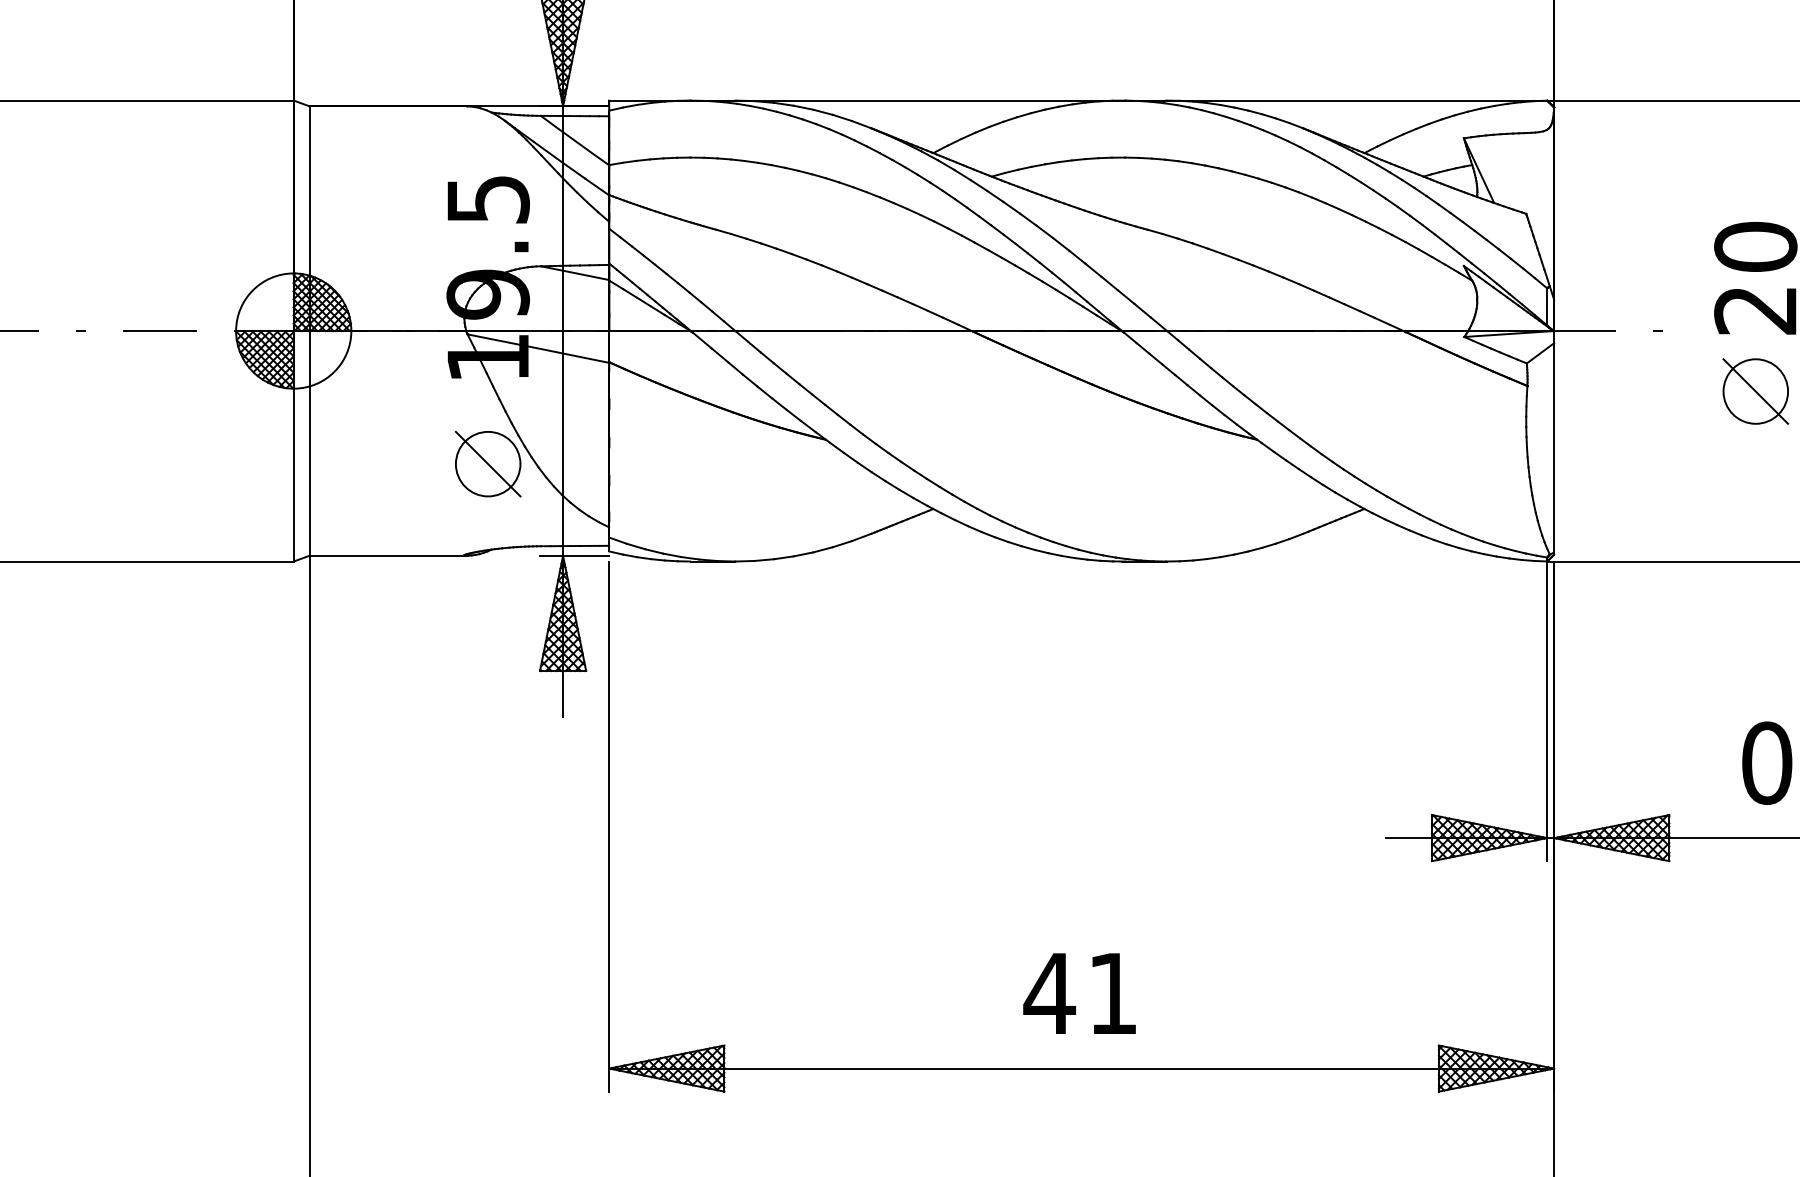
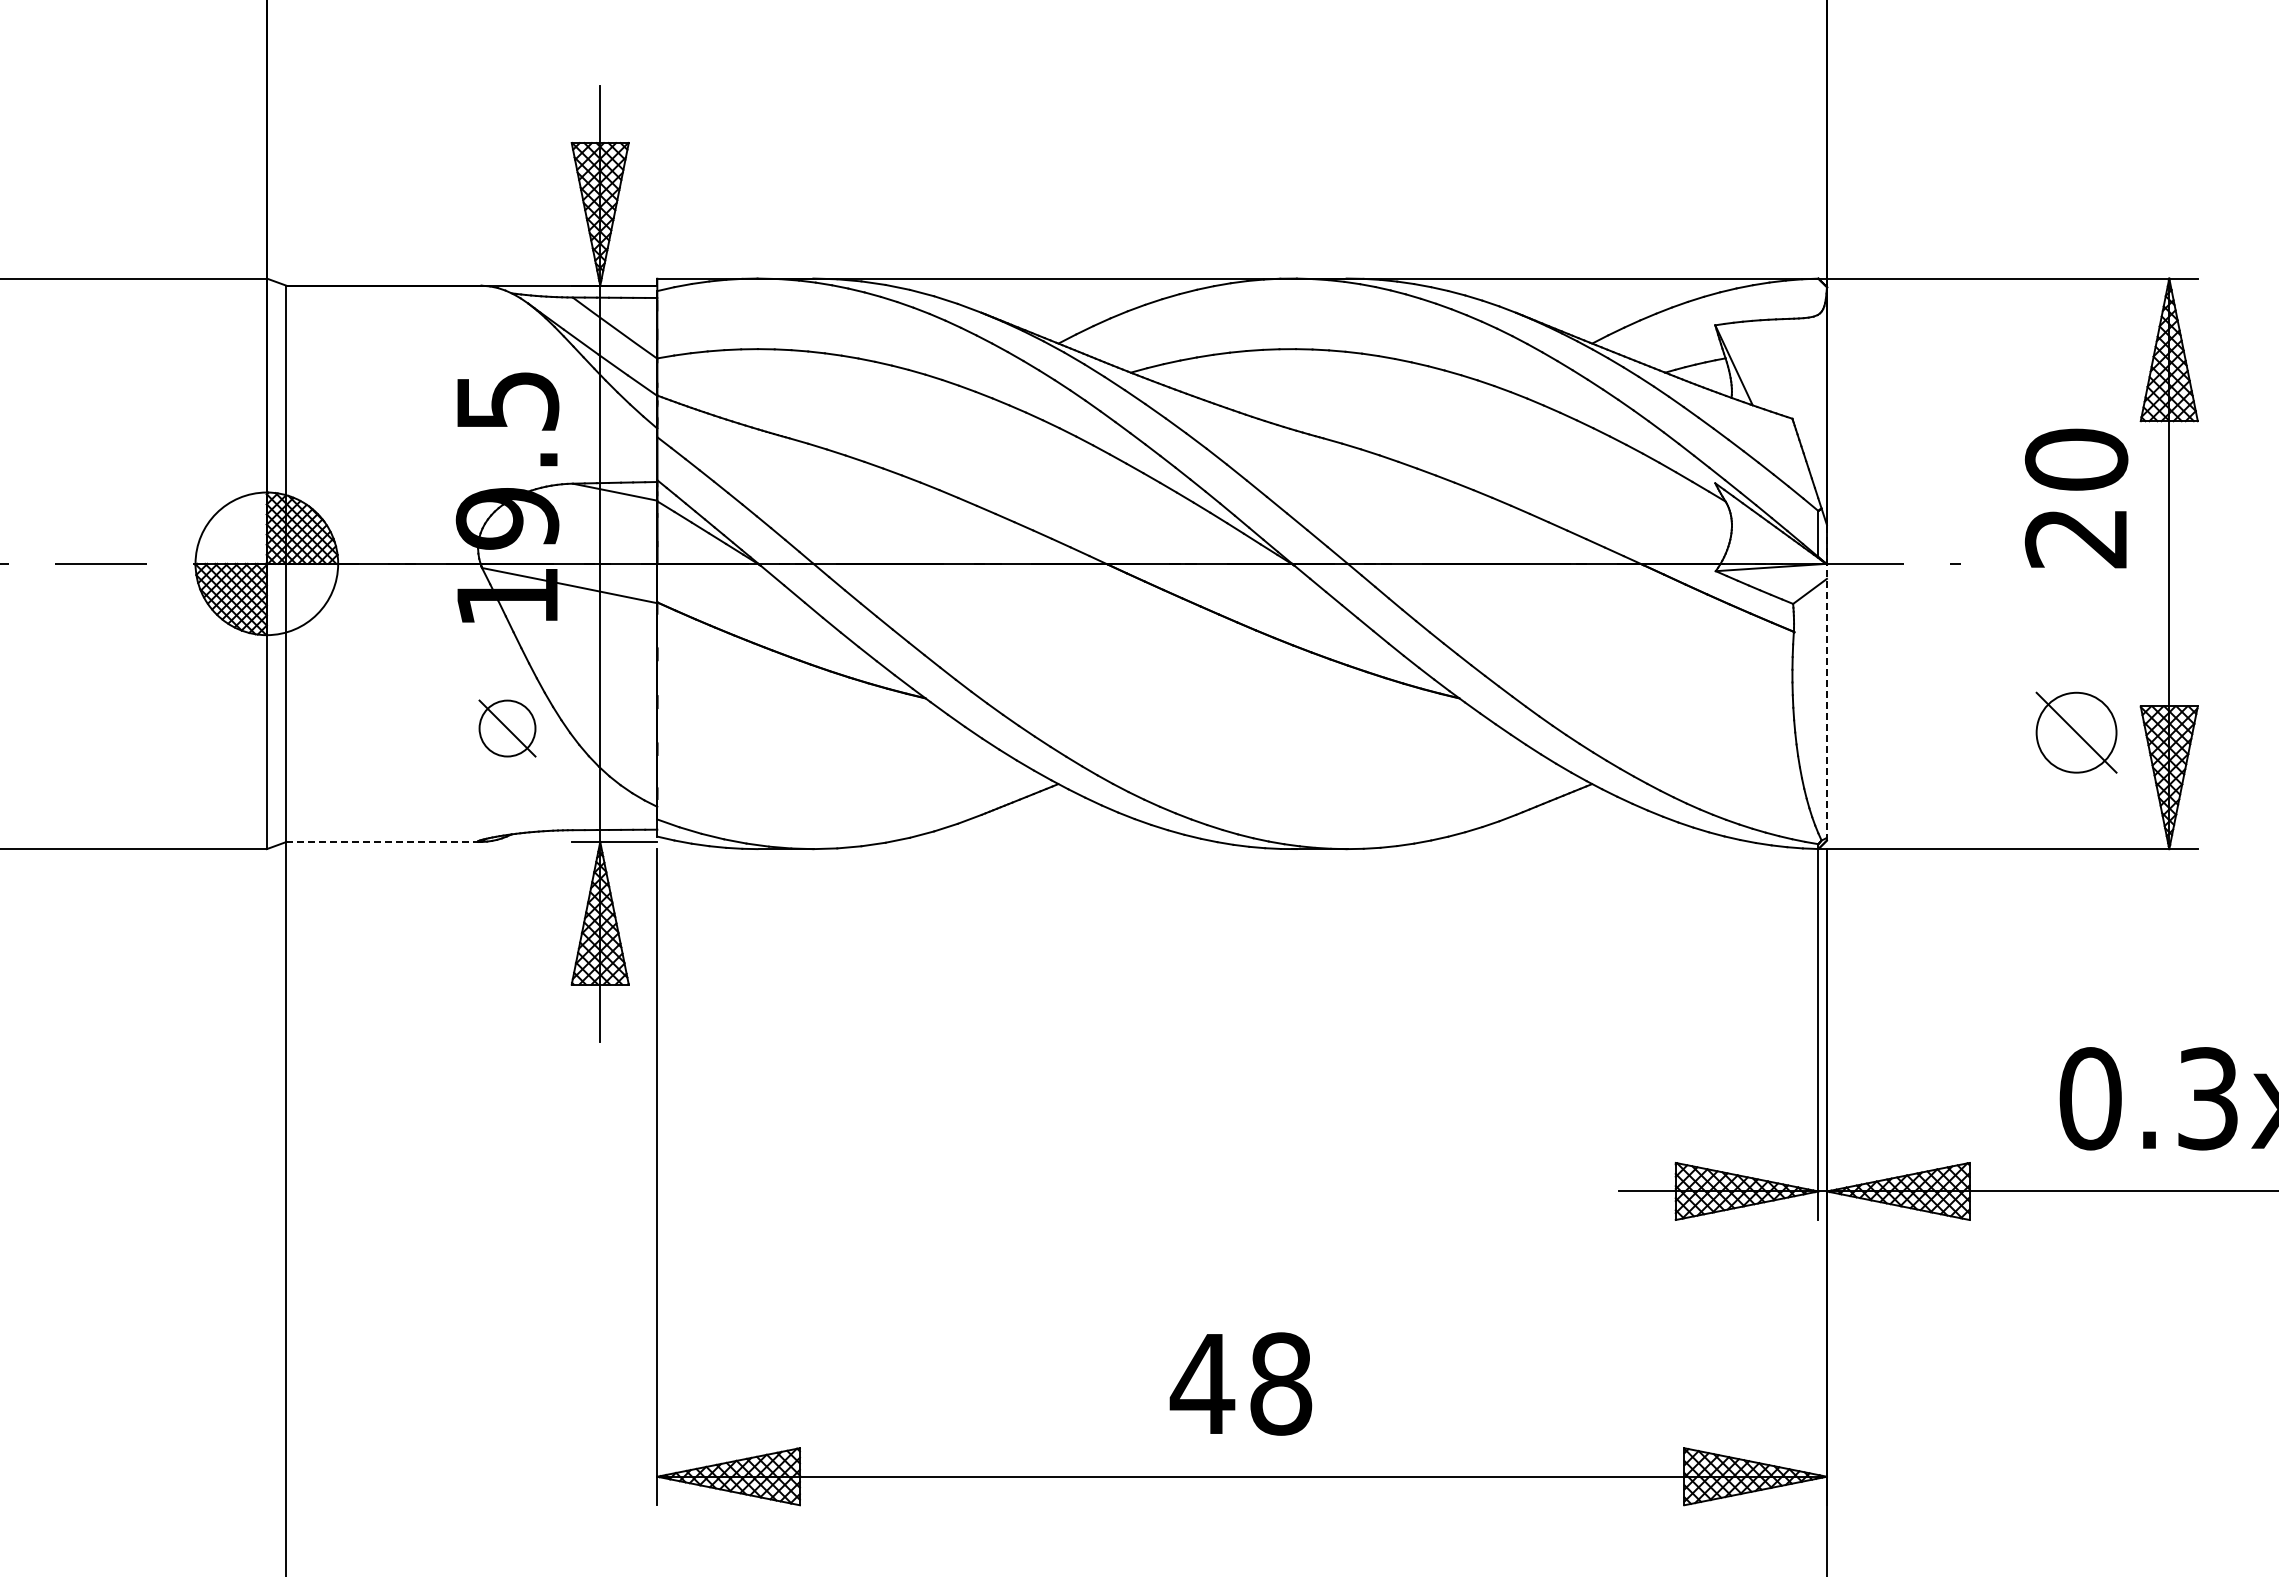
part: (1755, 391) -> (2076, 732), moved
line: (1553, 426) -> (1826, 682), solid -> dashed
part: (488, 464) -> (507, 728), size x0.7
line: (388, 556) -> (384, 842), solid -> dashed
text: (1113, 993) -> (1281, 1383), 41 -> 48

